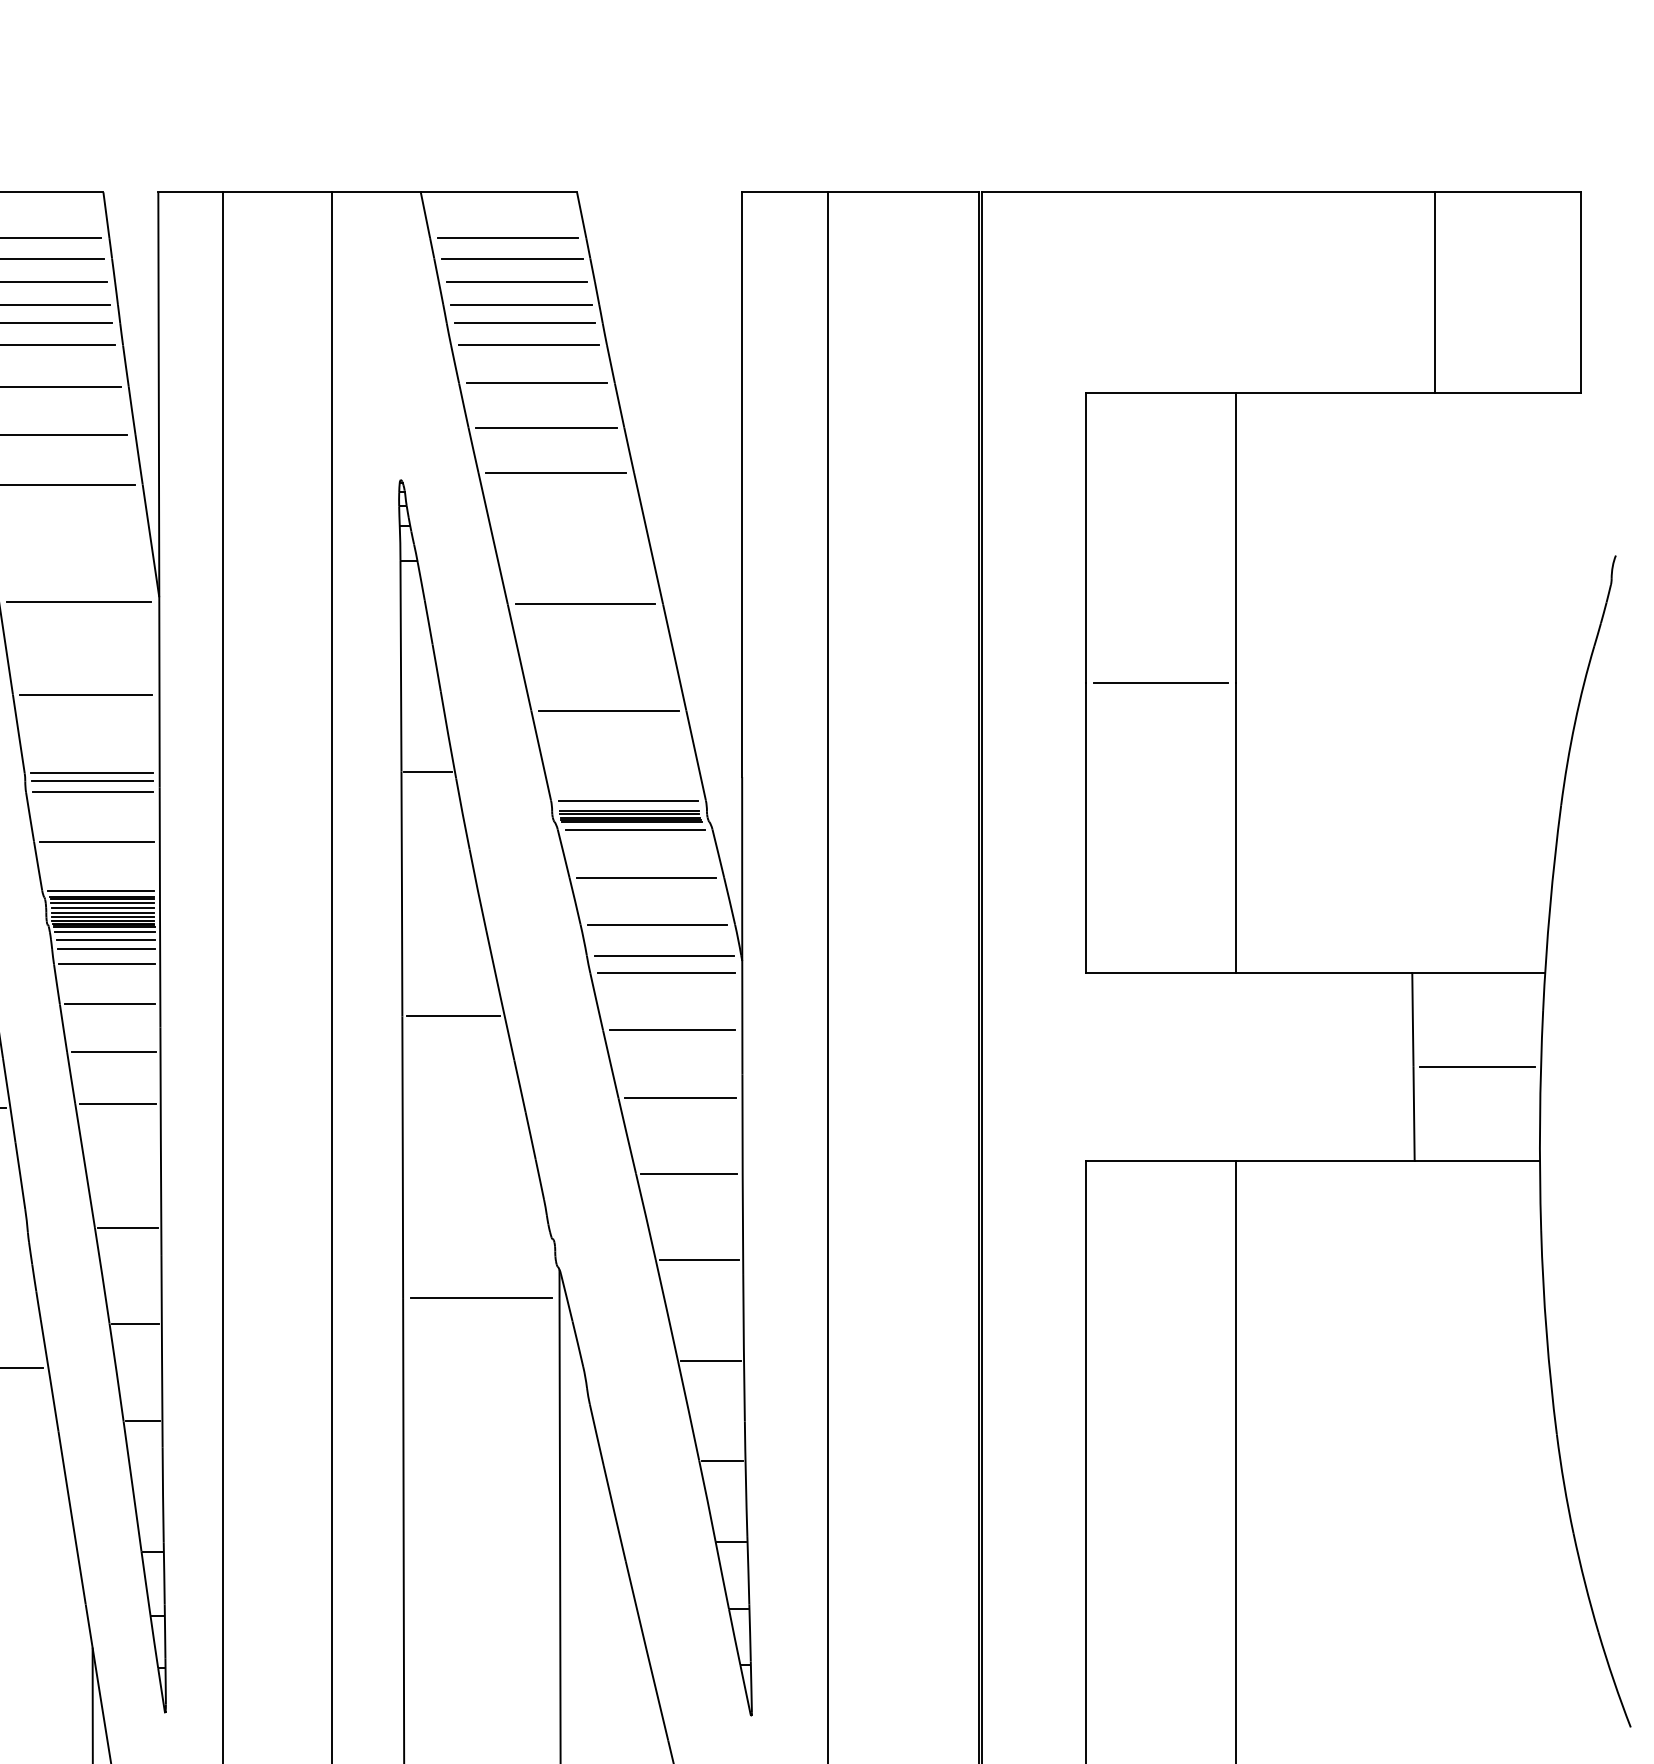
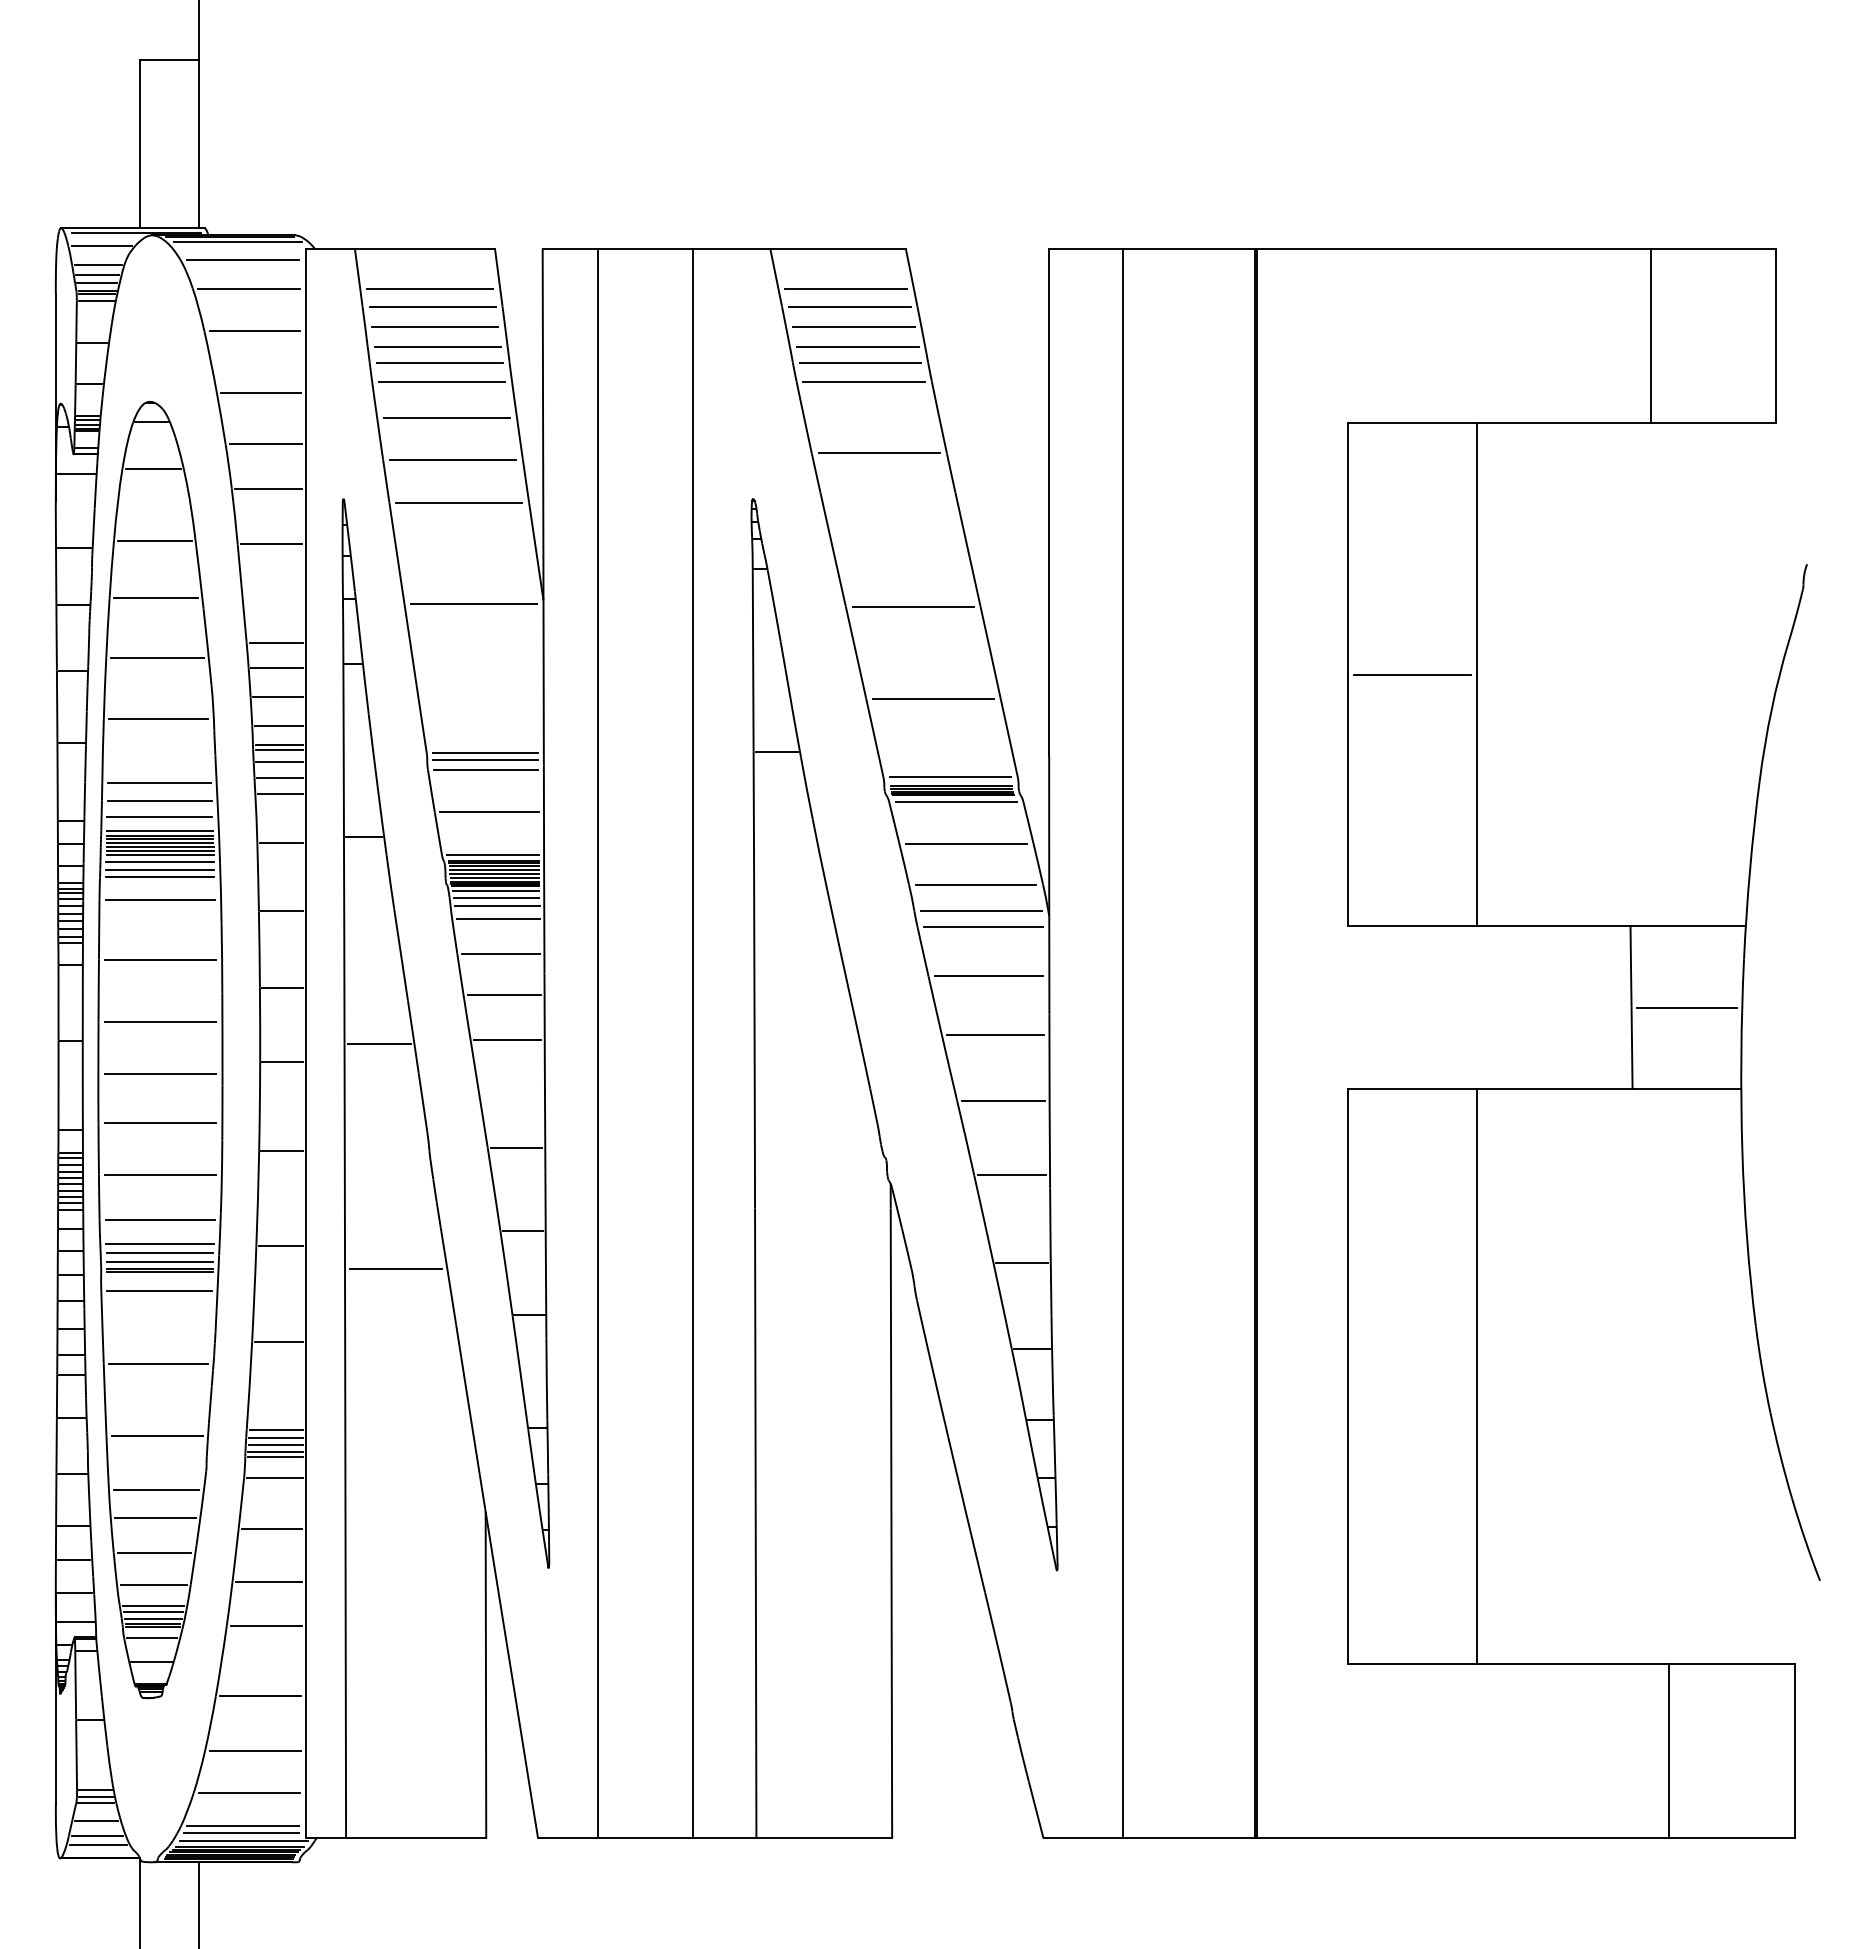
line: (537, 382) -> (871, 414), removed
line: (555, 472) -> (887, 492), removed
line: (85, 694) -> (479, 684), removed
line: (453, 1016) -> (798, 964), removed
line: (480, 1298) -> (822, 1208), removed

